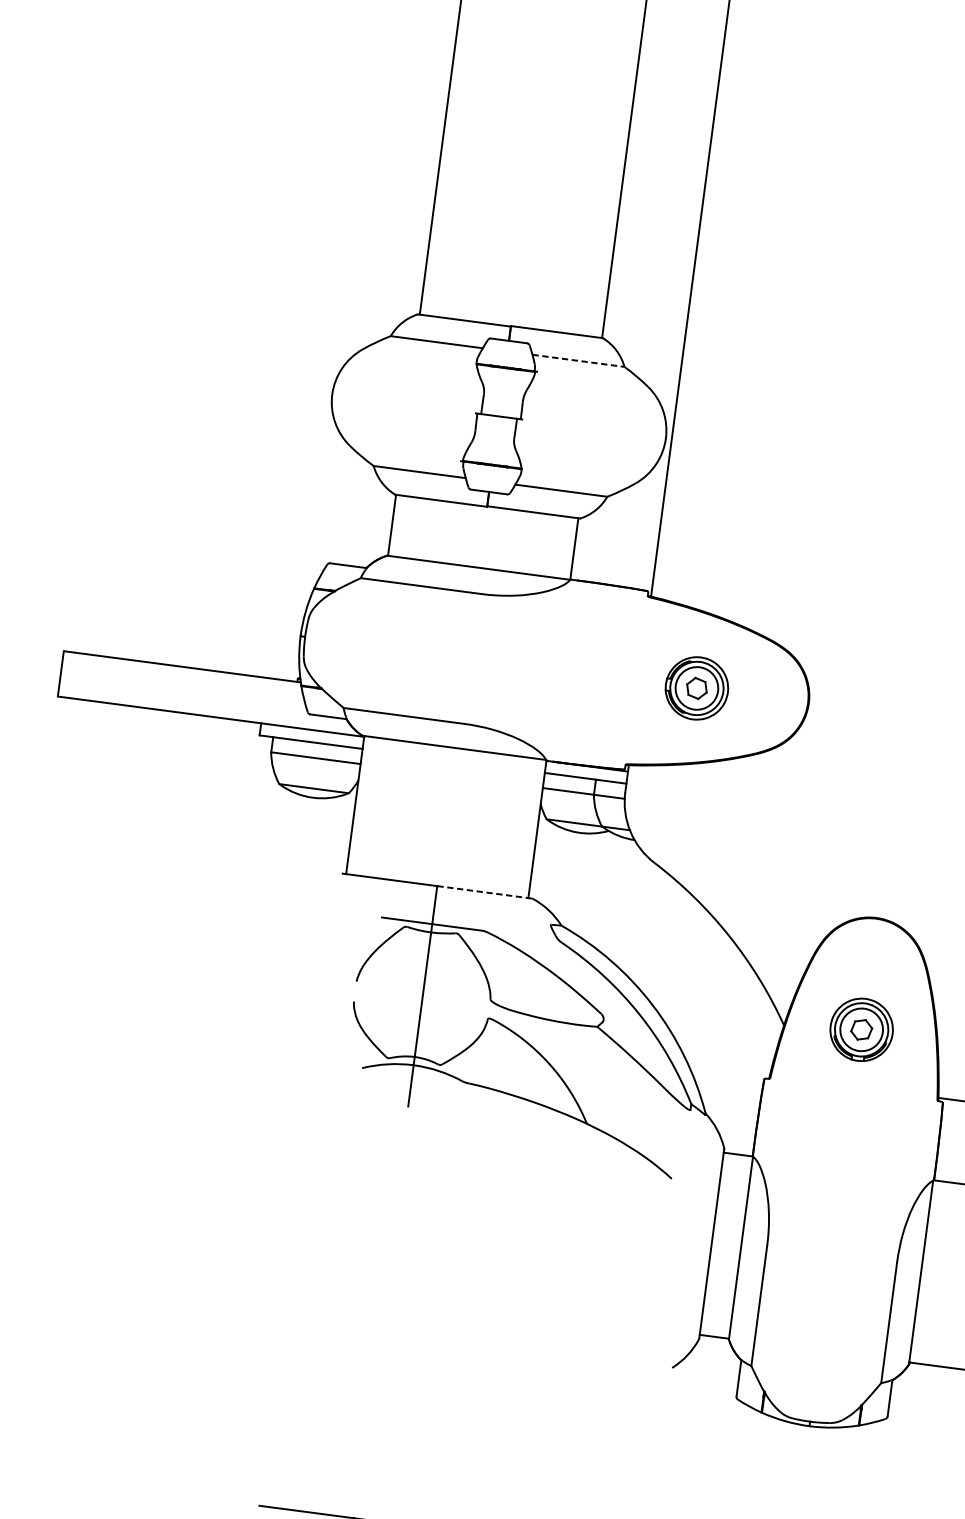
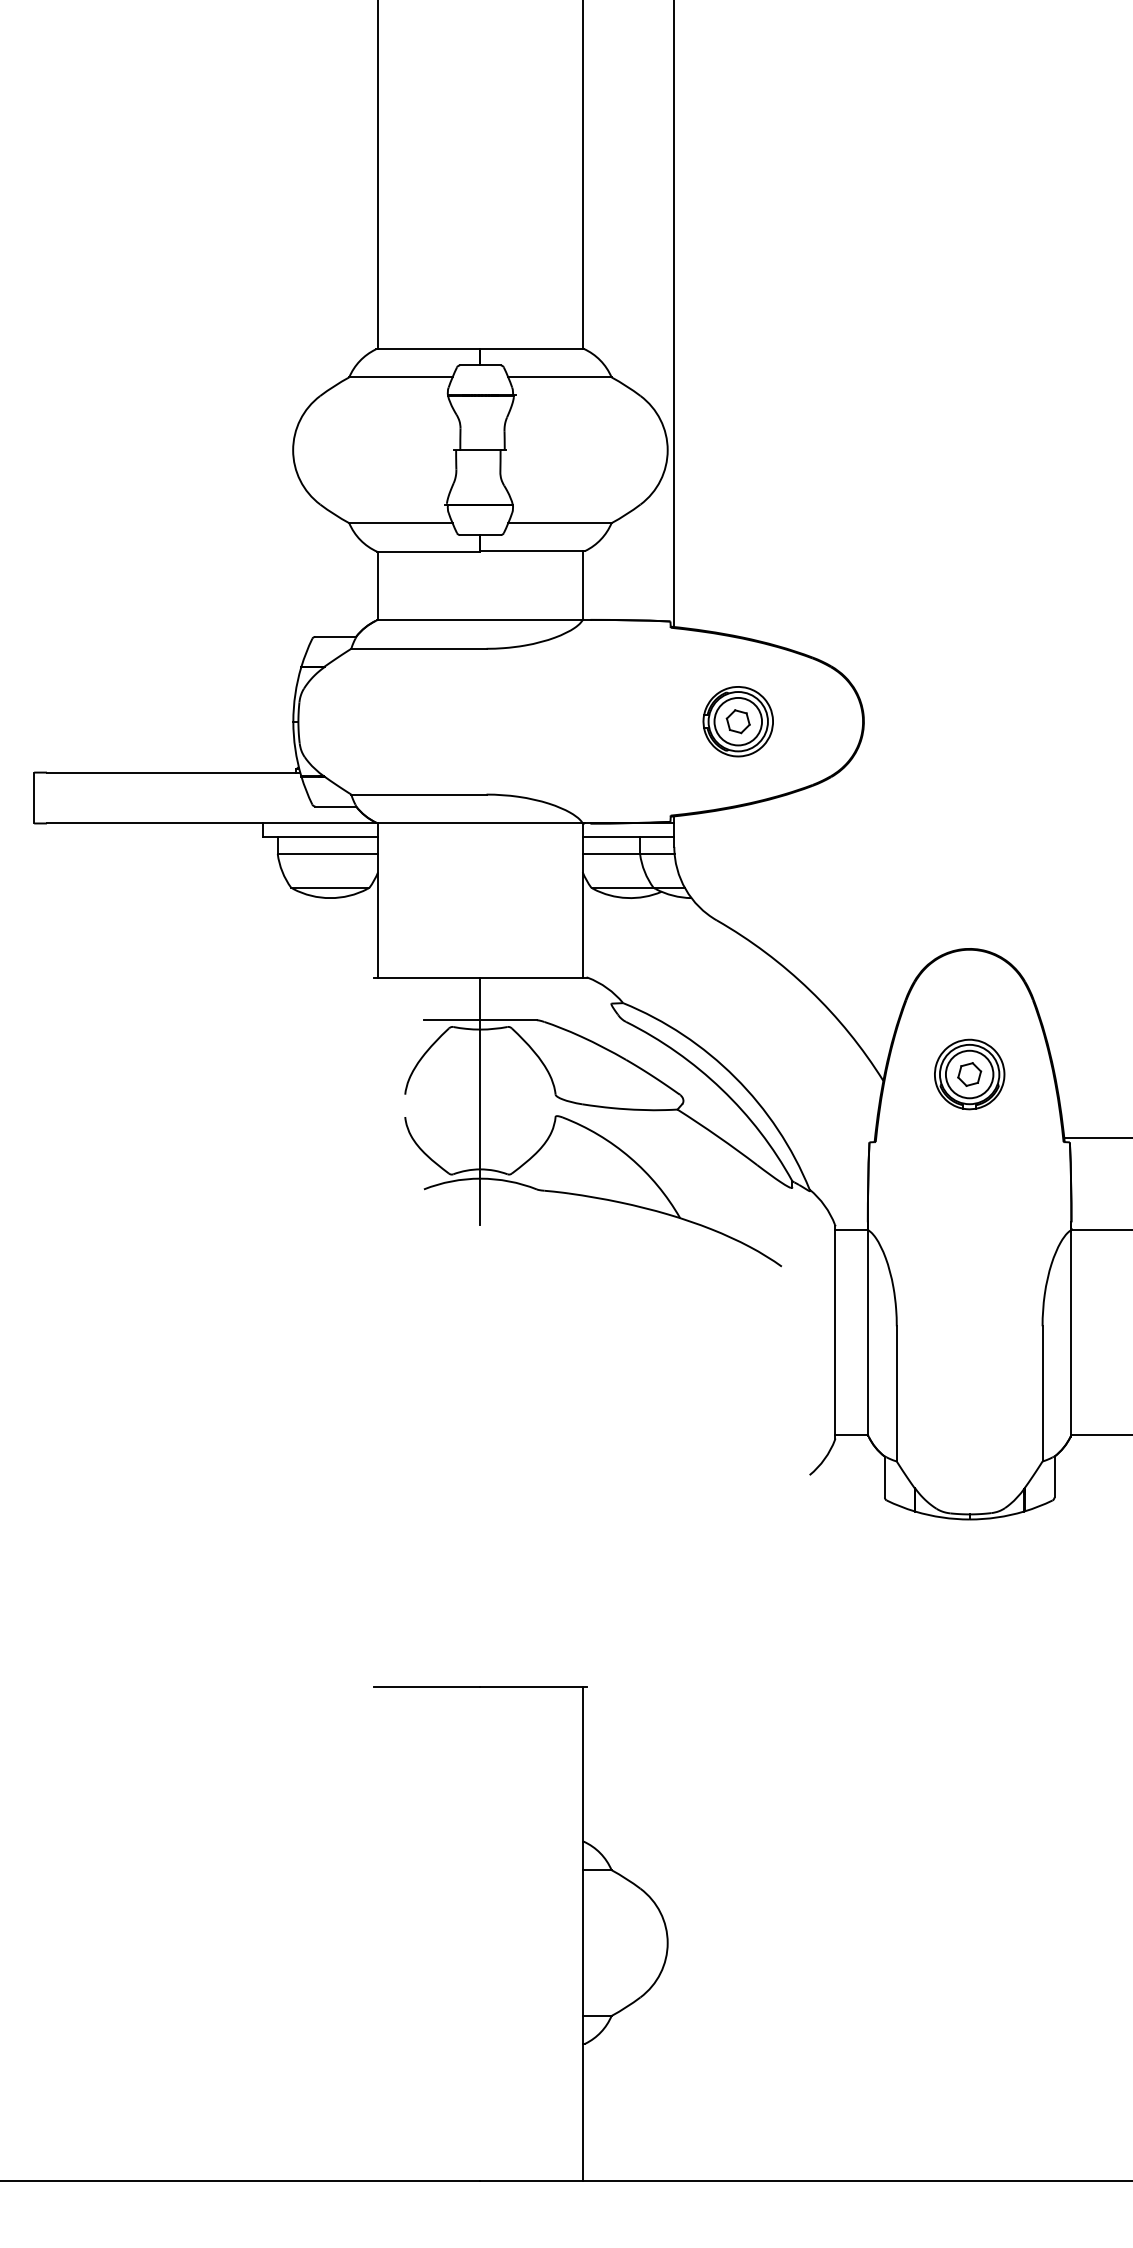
line: (578, 360) -> (559, 377), dashed -> solid
line: (484, 892) -> (533, 977), dashed -> solid

